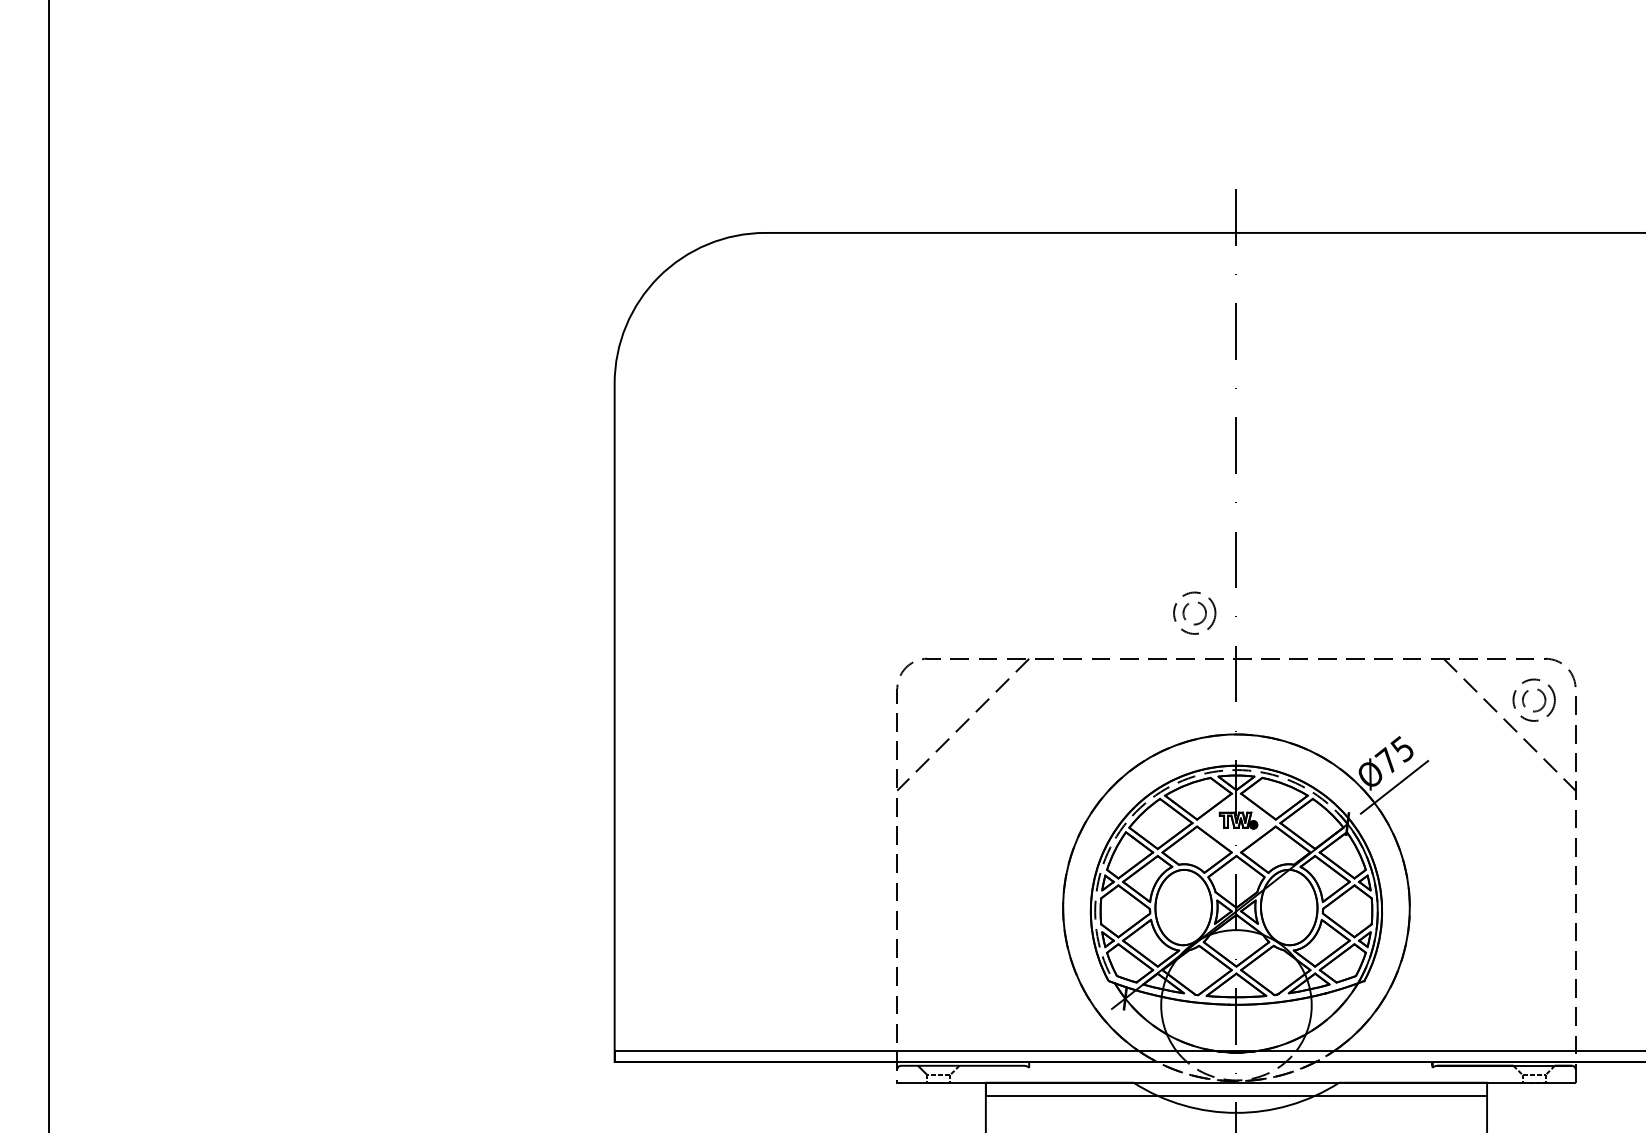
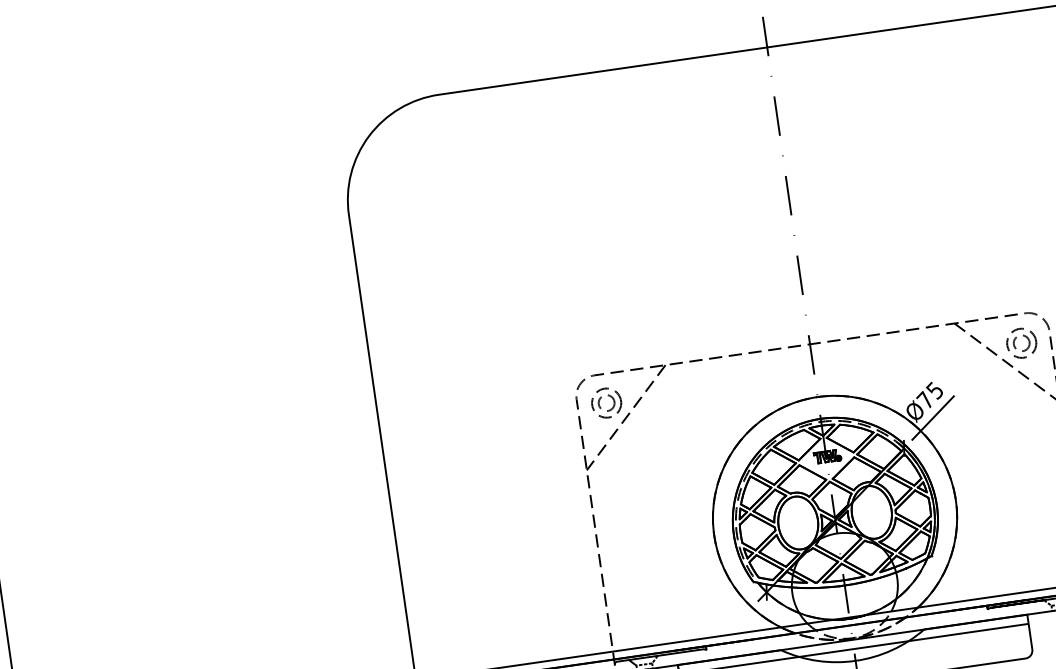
part: (1188, 605) -> (601, 398), moved

